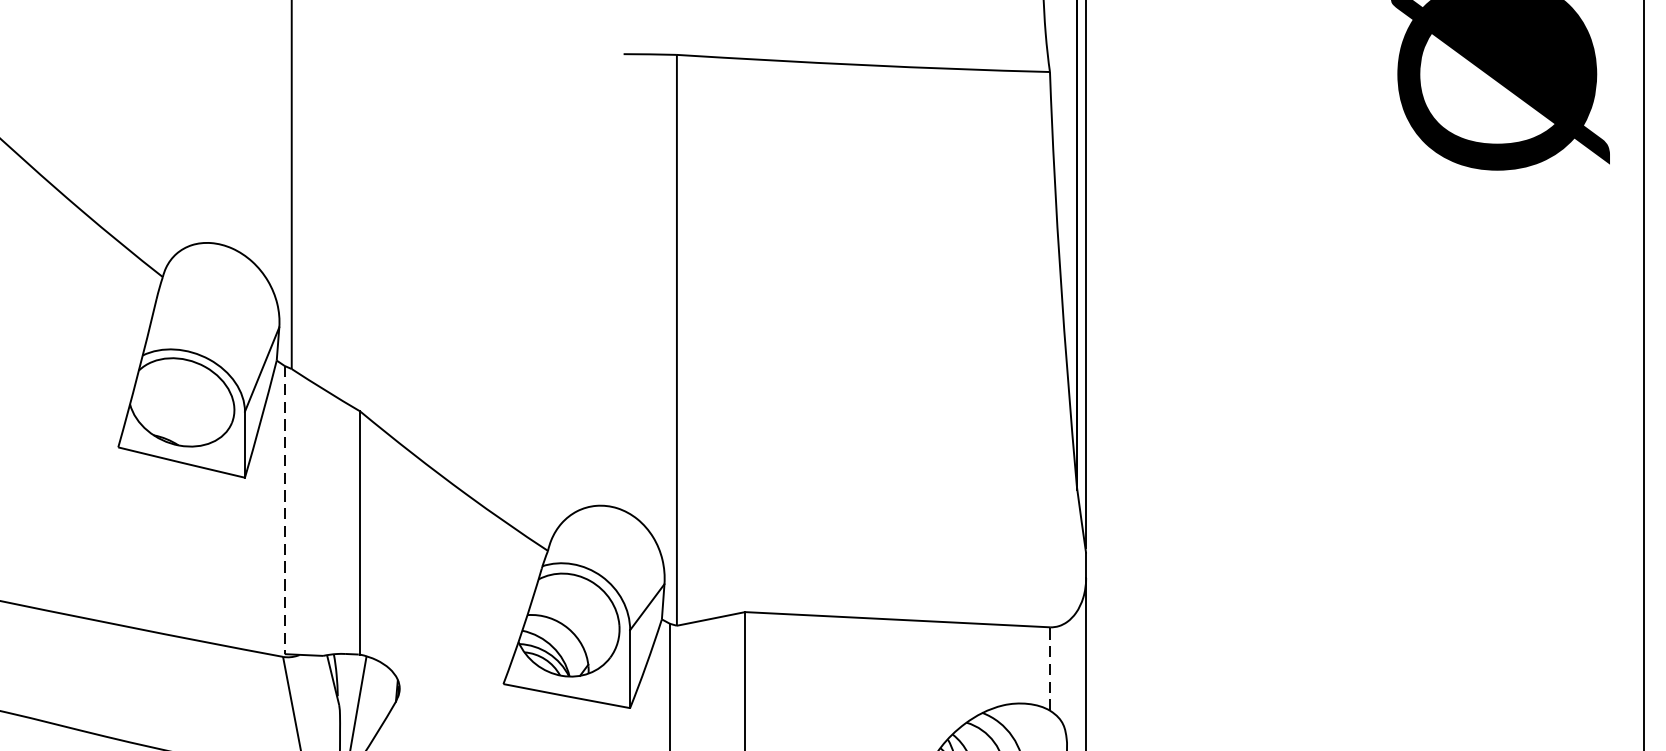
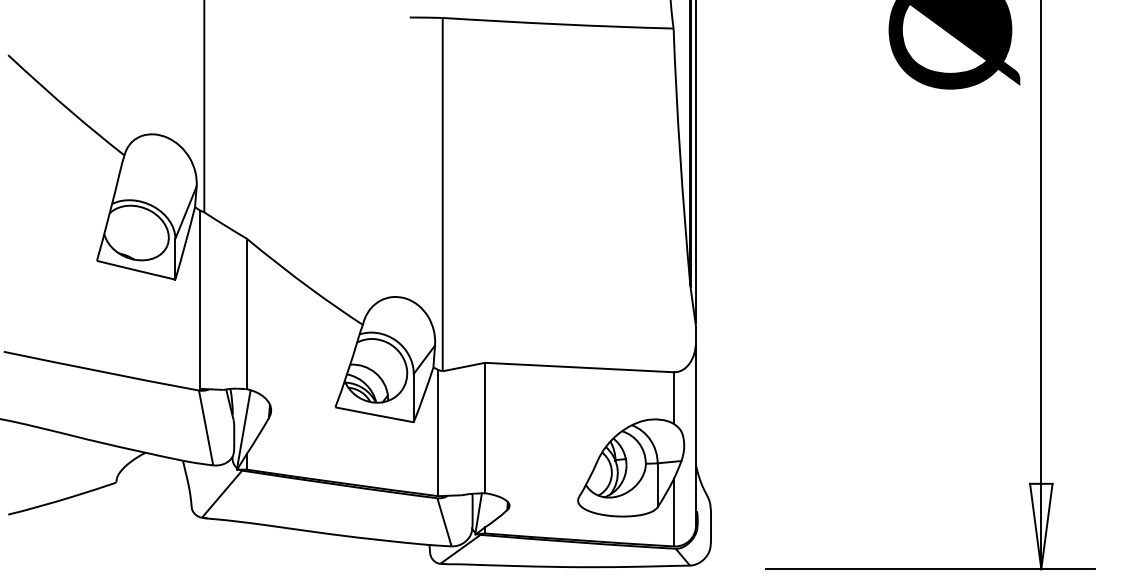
line: (285, 511) -> (200, 300), dashed -> solid
line: (1049, 669) -> (673, 398), dashed -> solid

